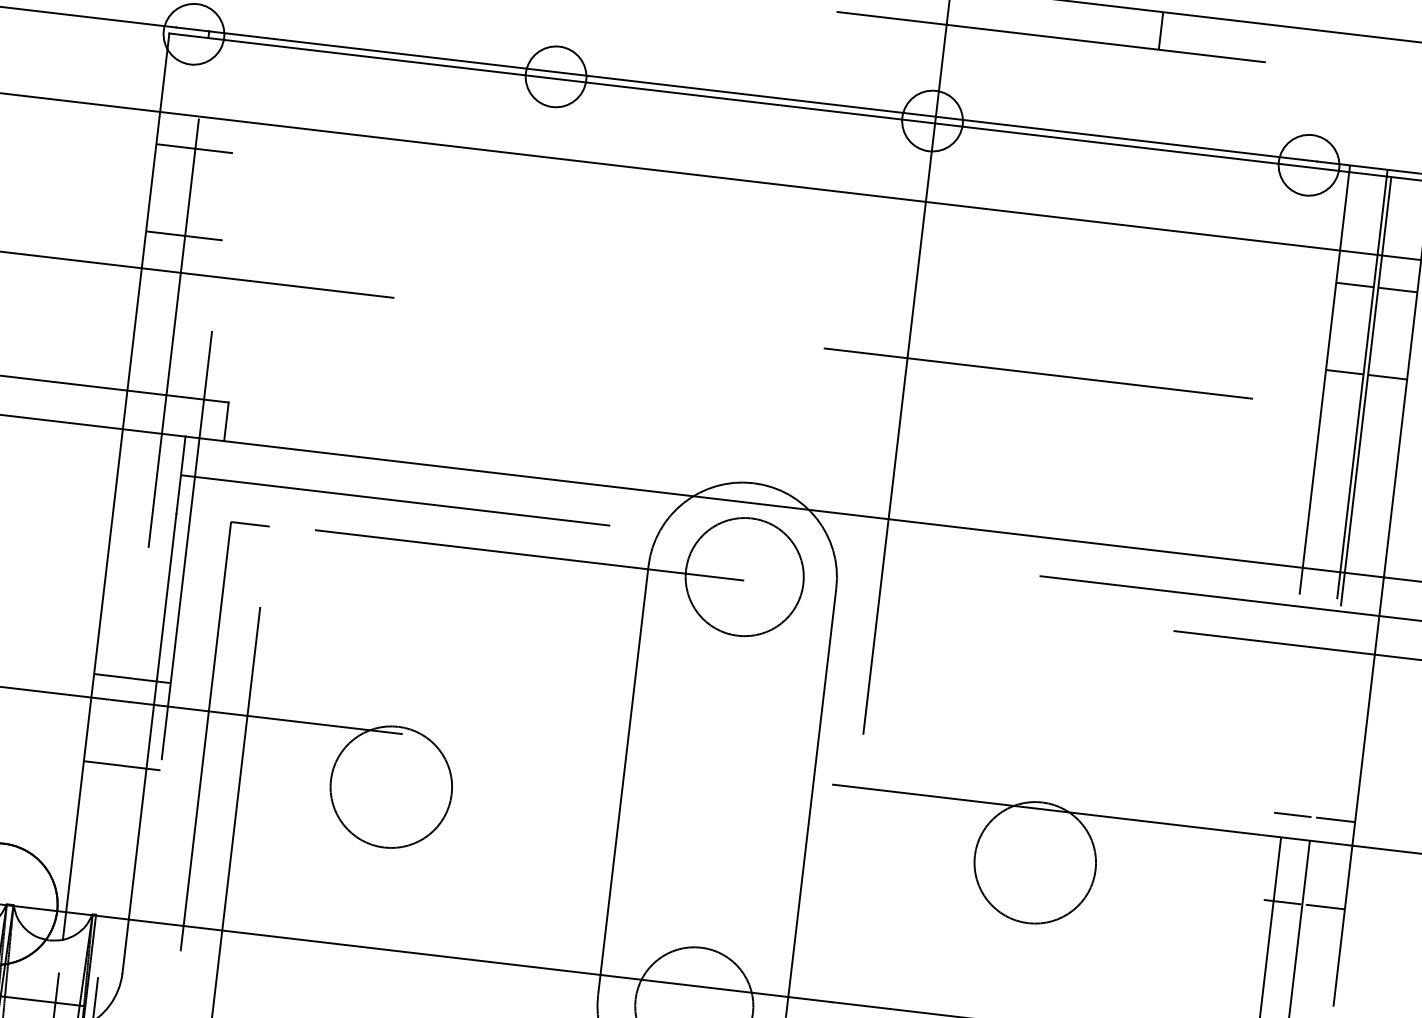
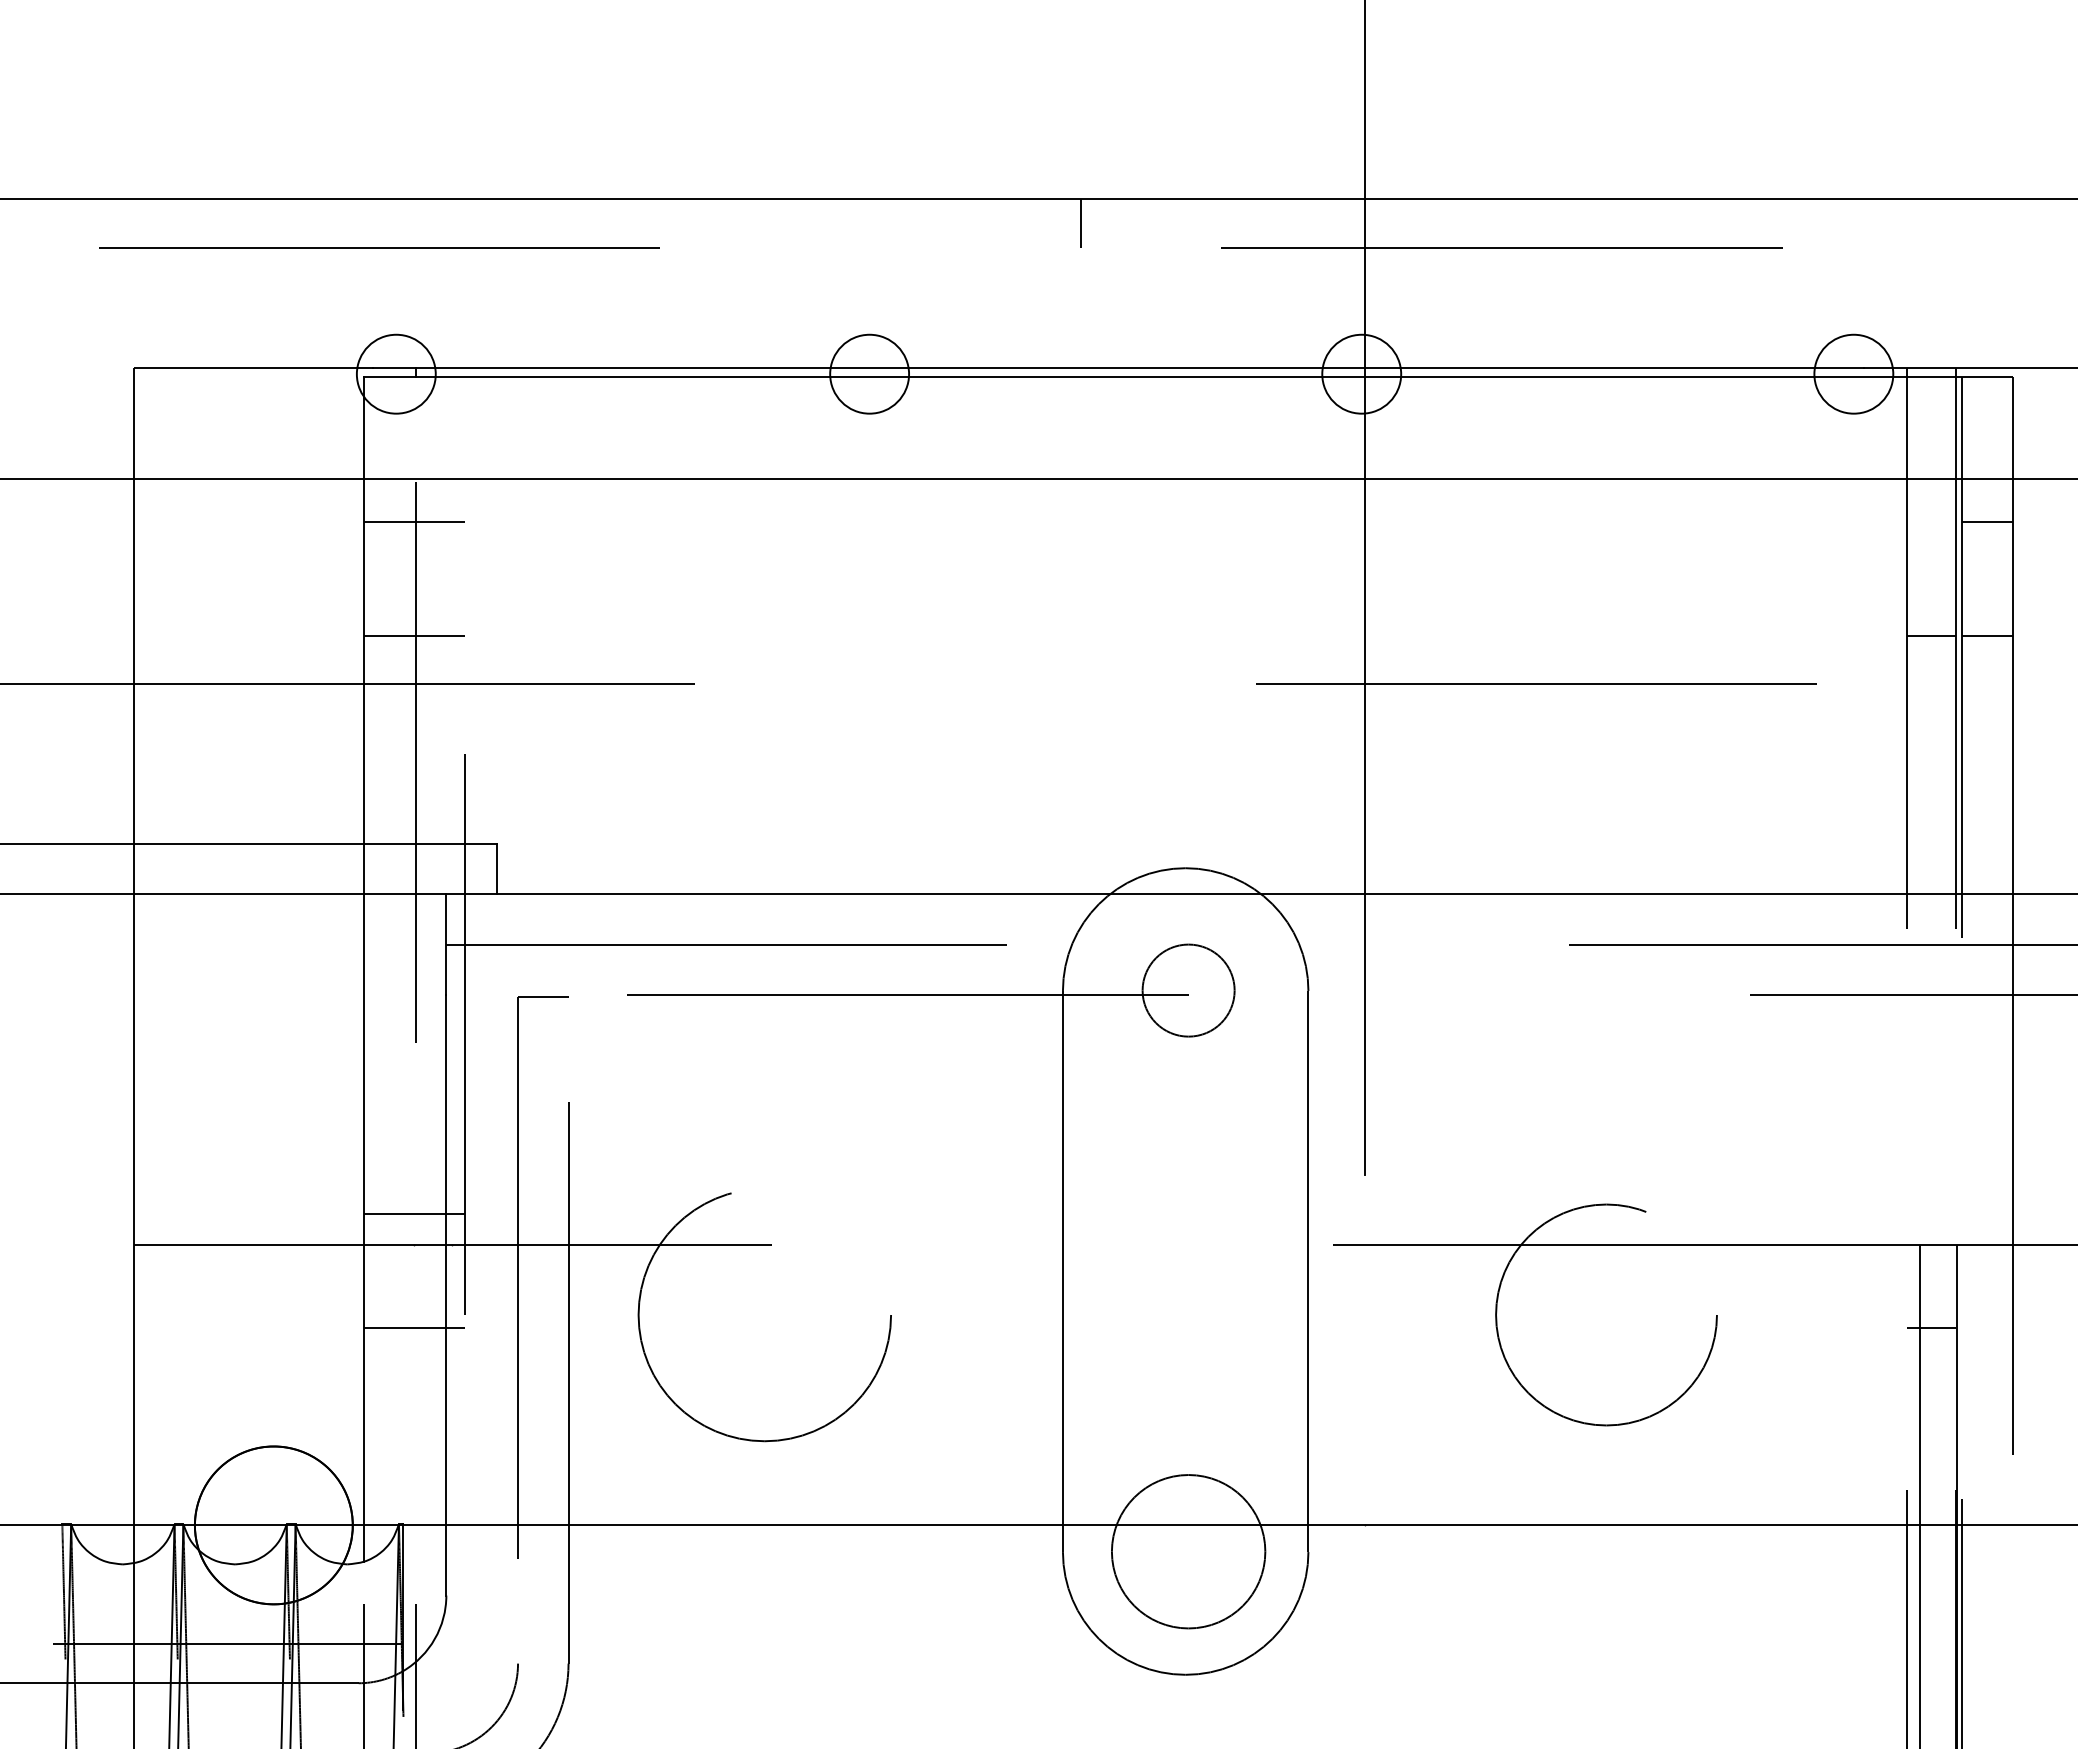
line: (1160, 30) -> (1642, 222), removed
line: (1354, 284) -> (1930, 521), removed
circle: (744, 577) -> (1188, 990), size x0.6
circle: (391, 786) -> (764, 1314), size x1.6
line: (1292, 815) -> (1930, 1214), removed
line: (1335, 820) -> (1986, 1214), removed
circle: (1035, 862) -> (1606, 1314), size x1.4
line: (1324, 907) -> (1986, 1328), removed

